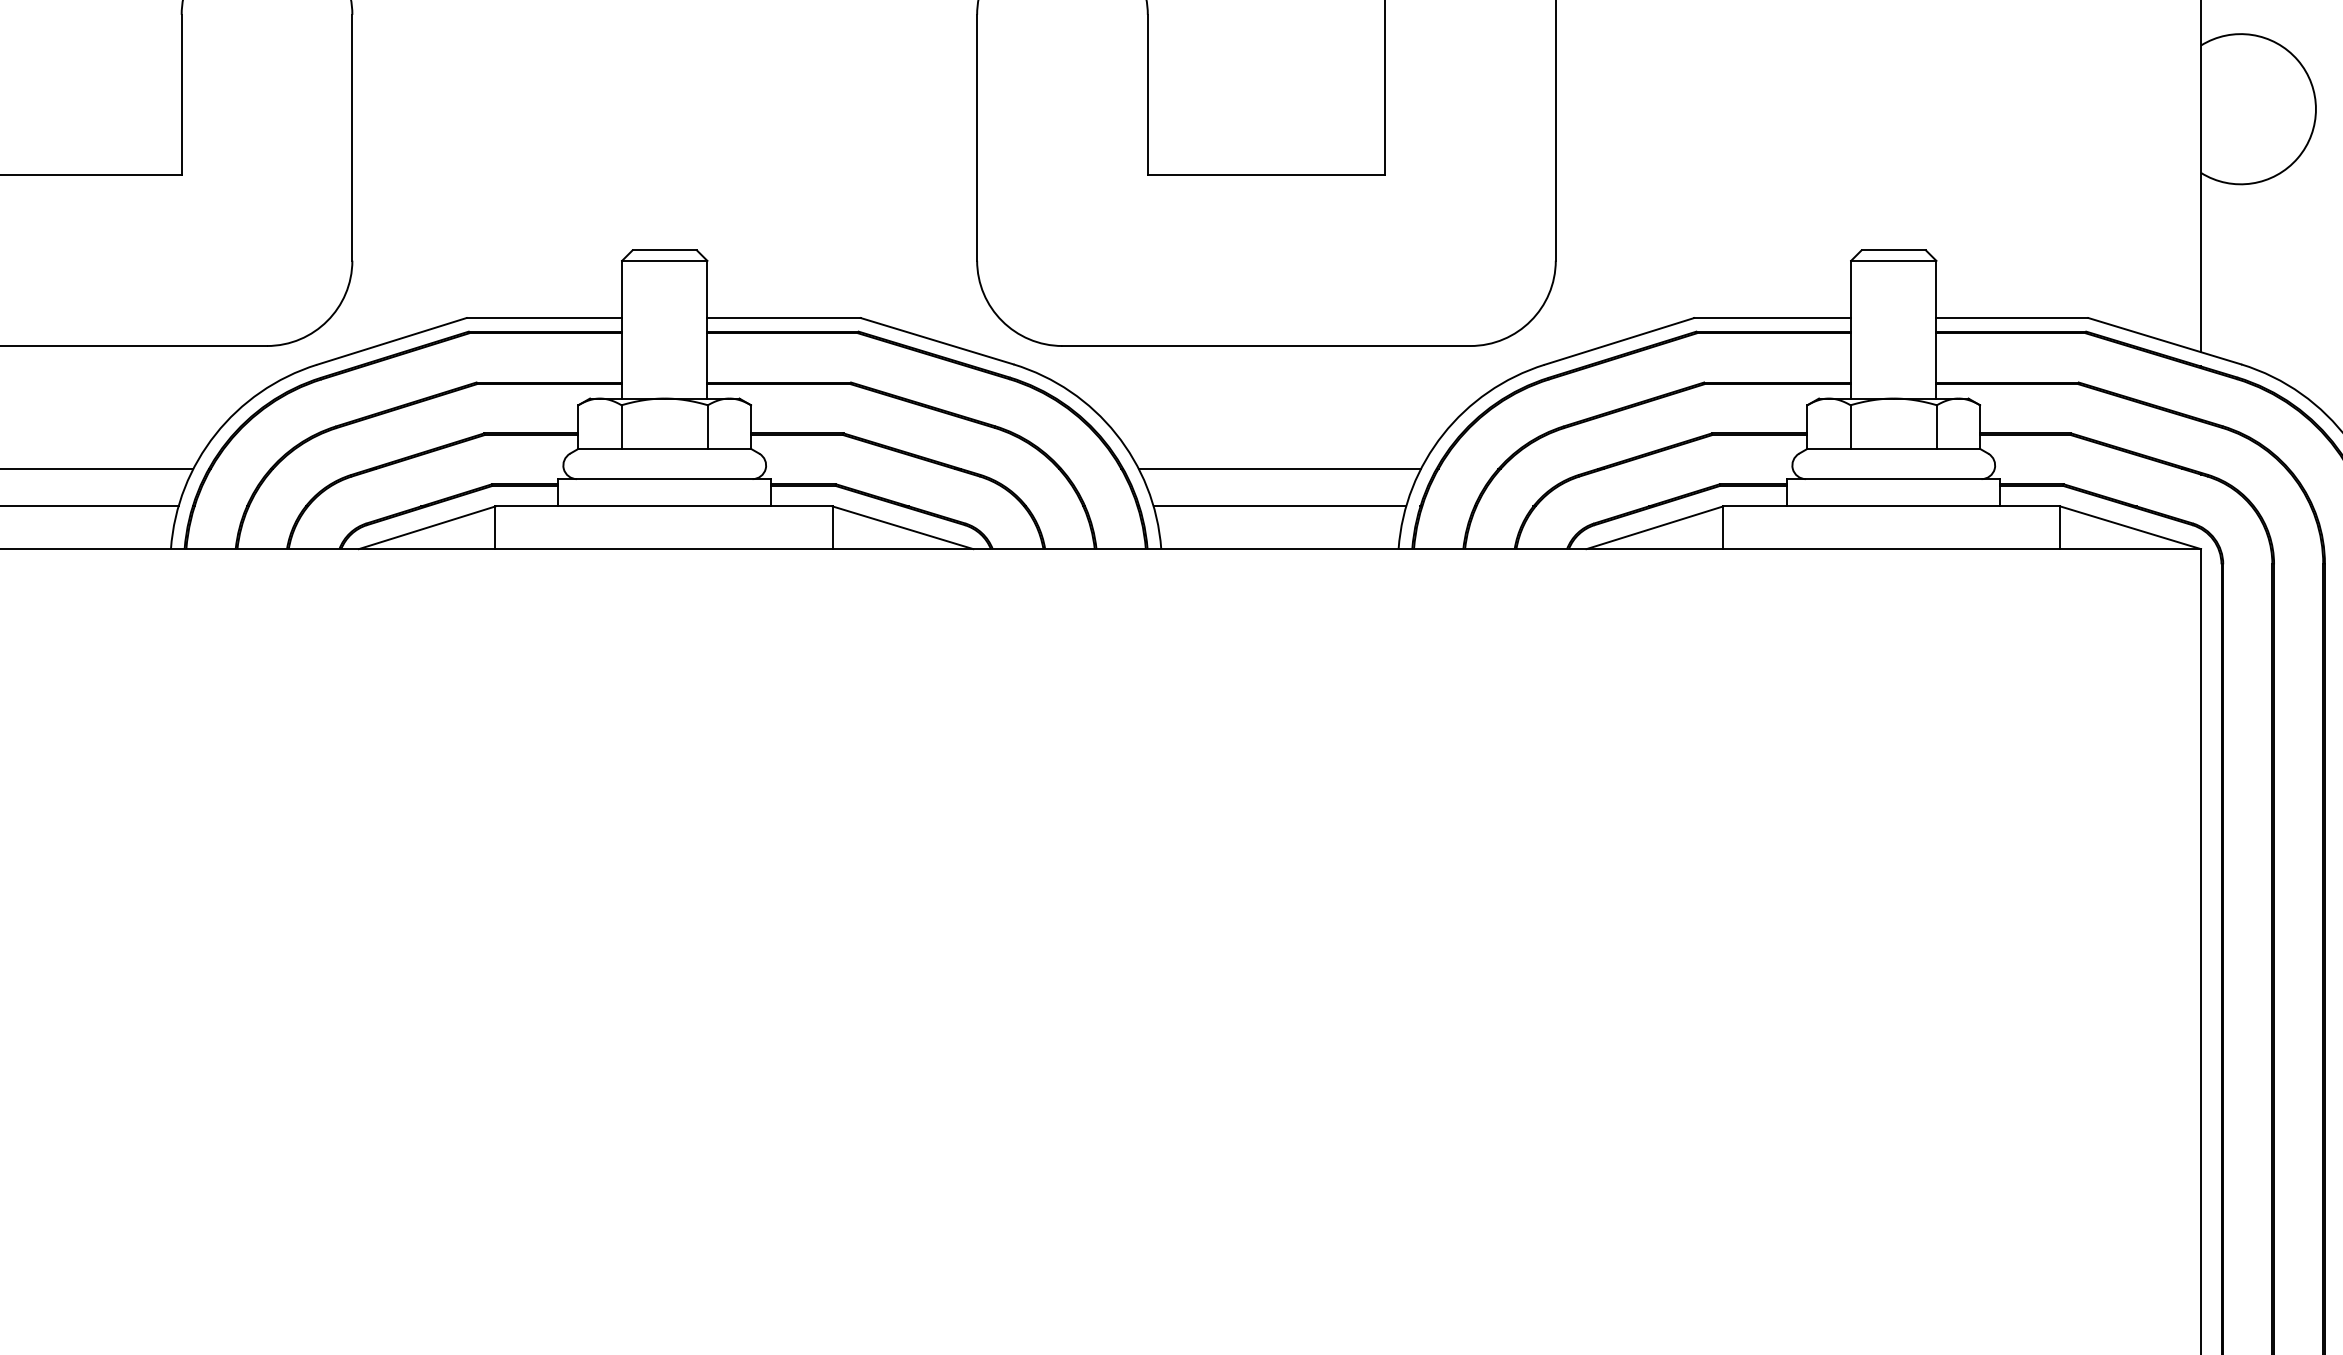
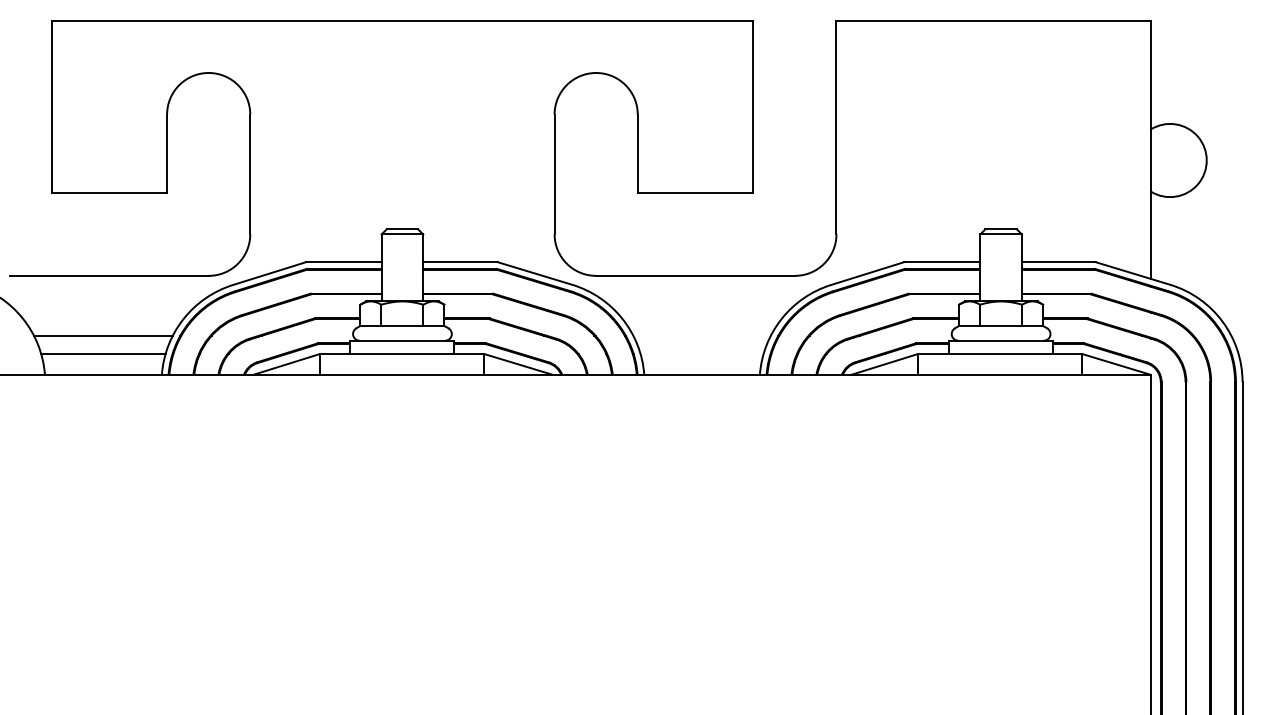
line: (1278, 468) -> (701, 335), removed
line: (1278, 507) -> (701, 354), removed

